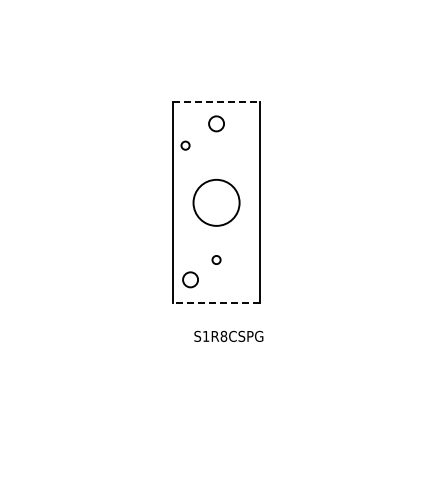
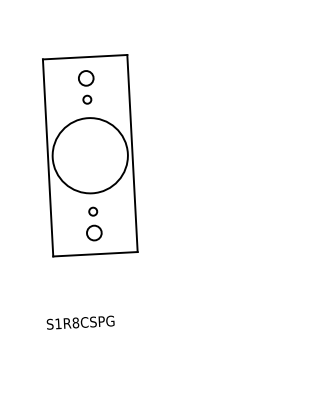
line: (217, 102) -> (86, 57), dashed -> solid
circle: (185, 145) -> (87, 99), moved
circle: (216, 202) -> (90, 155), size x1.67
circle: (190, 279) -> (94, 232), moved
line: (216, 303) -> (95, 254), dashed -> solid
text: (228, 335) -> (80, 321), moved

